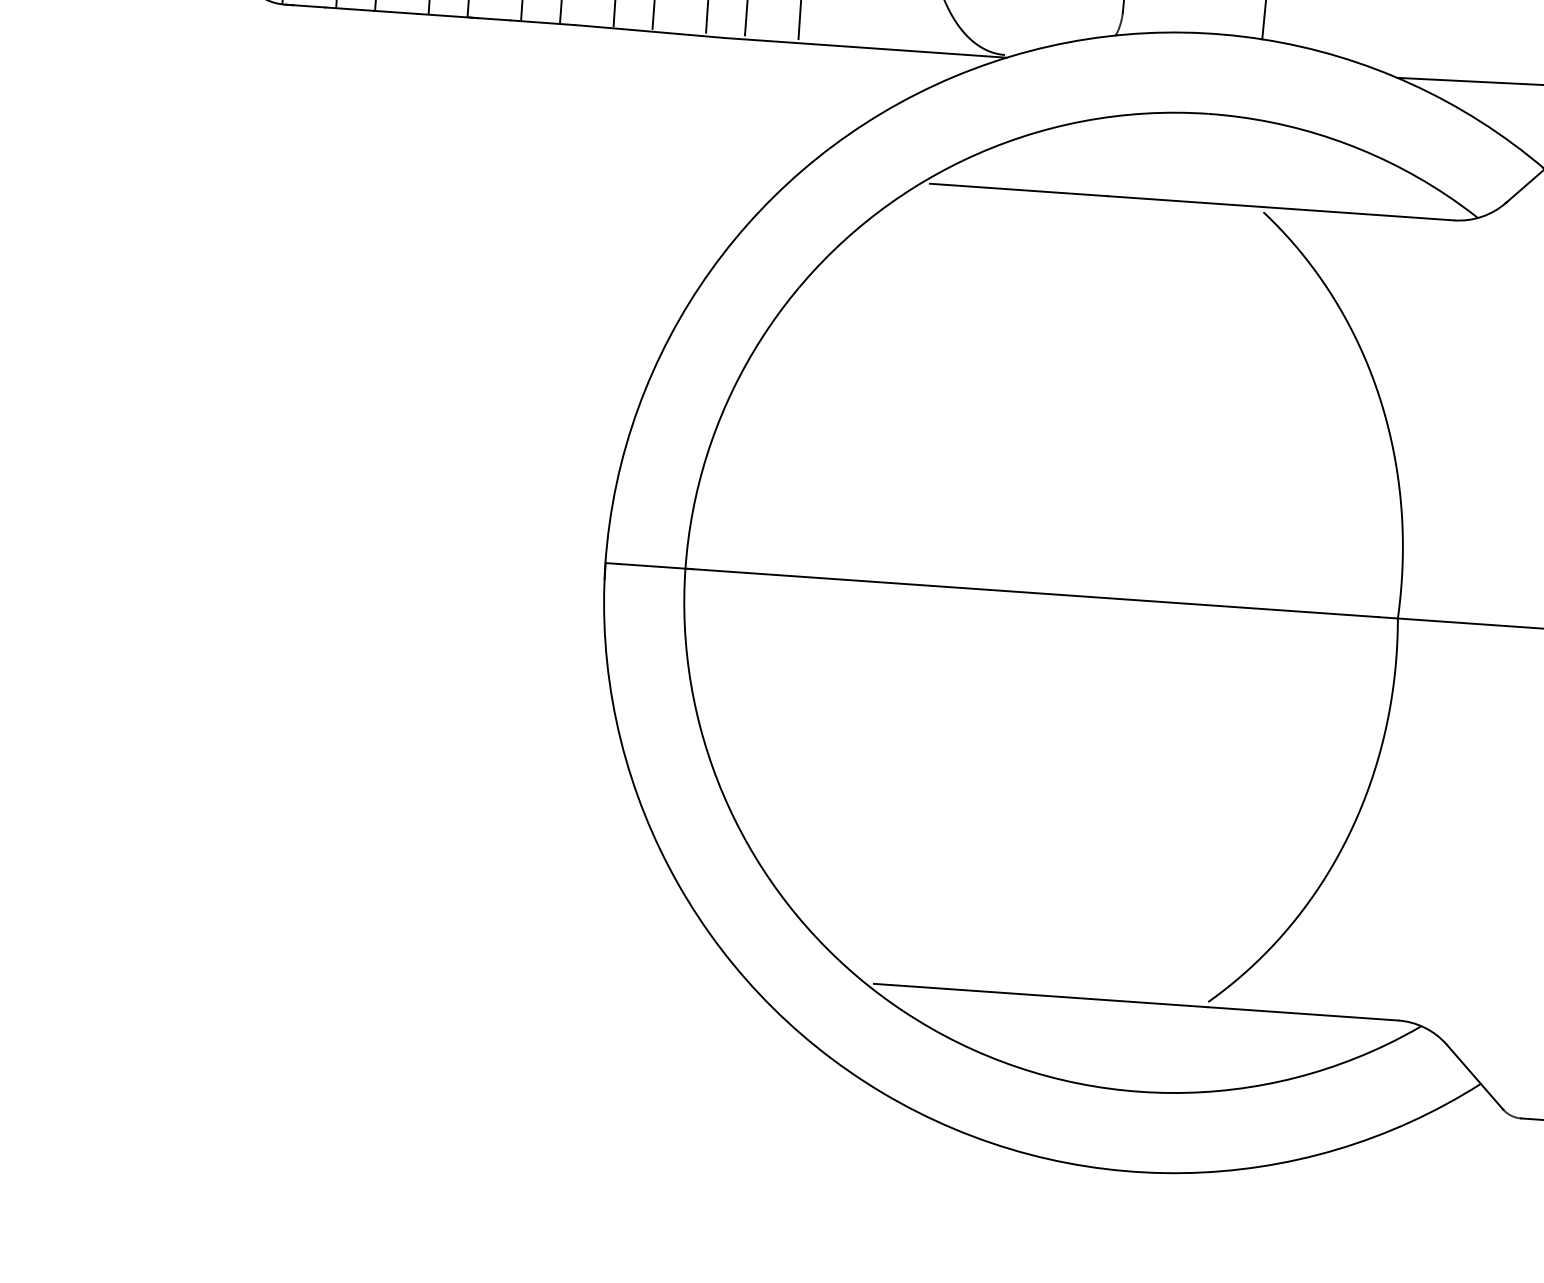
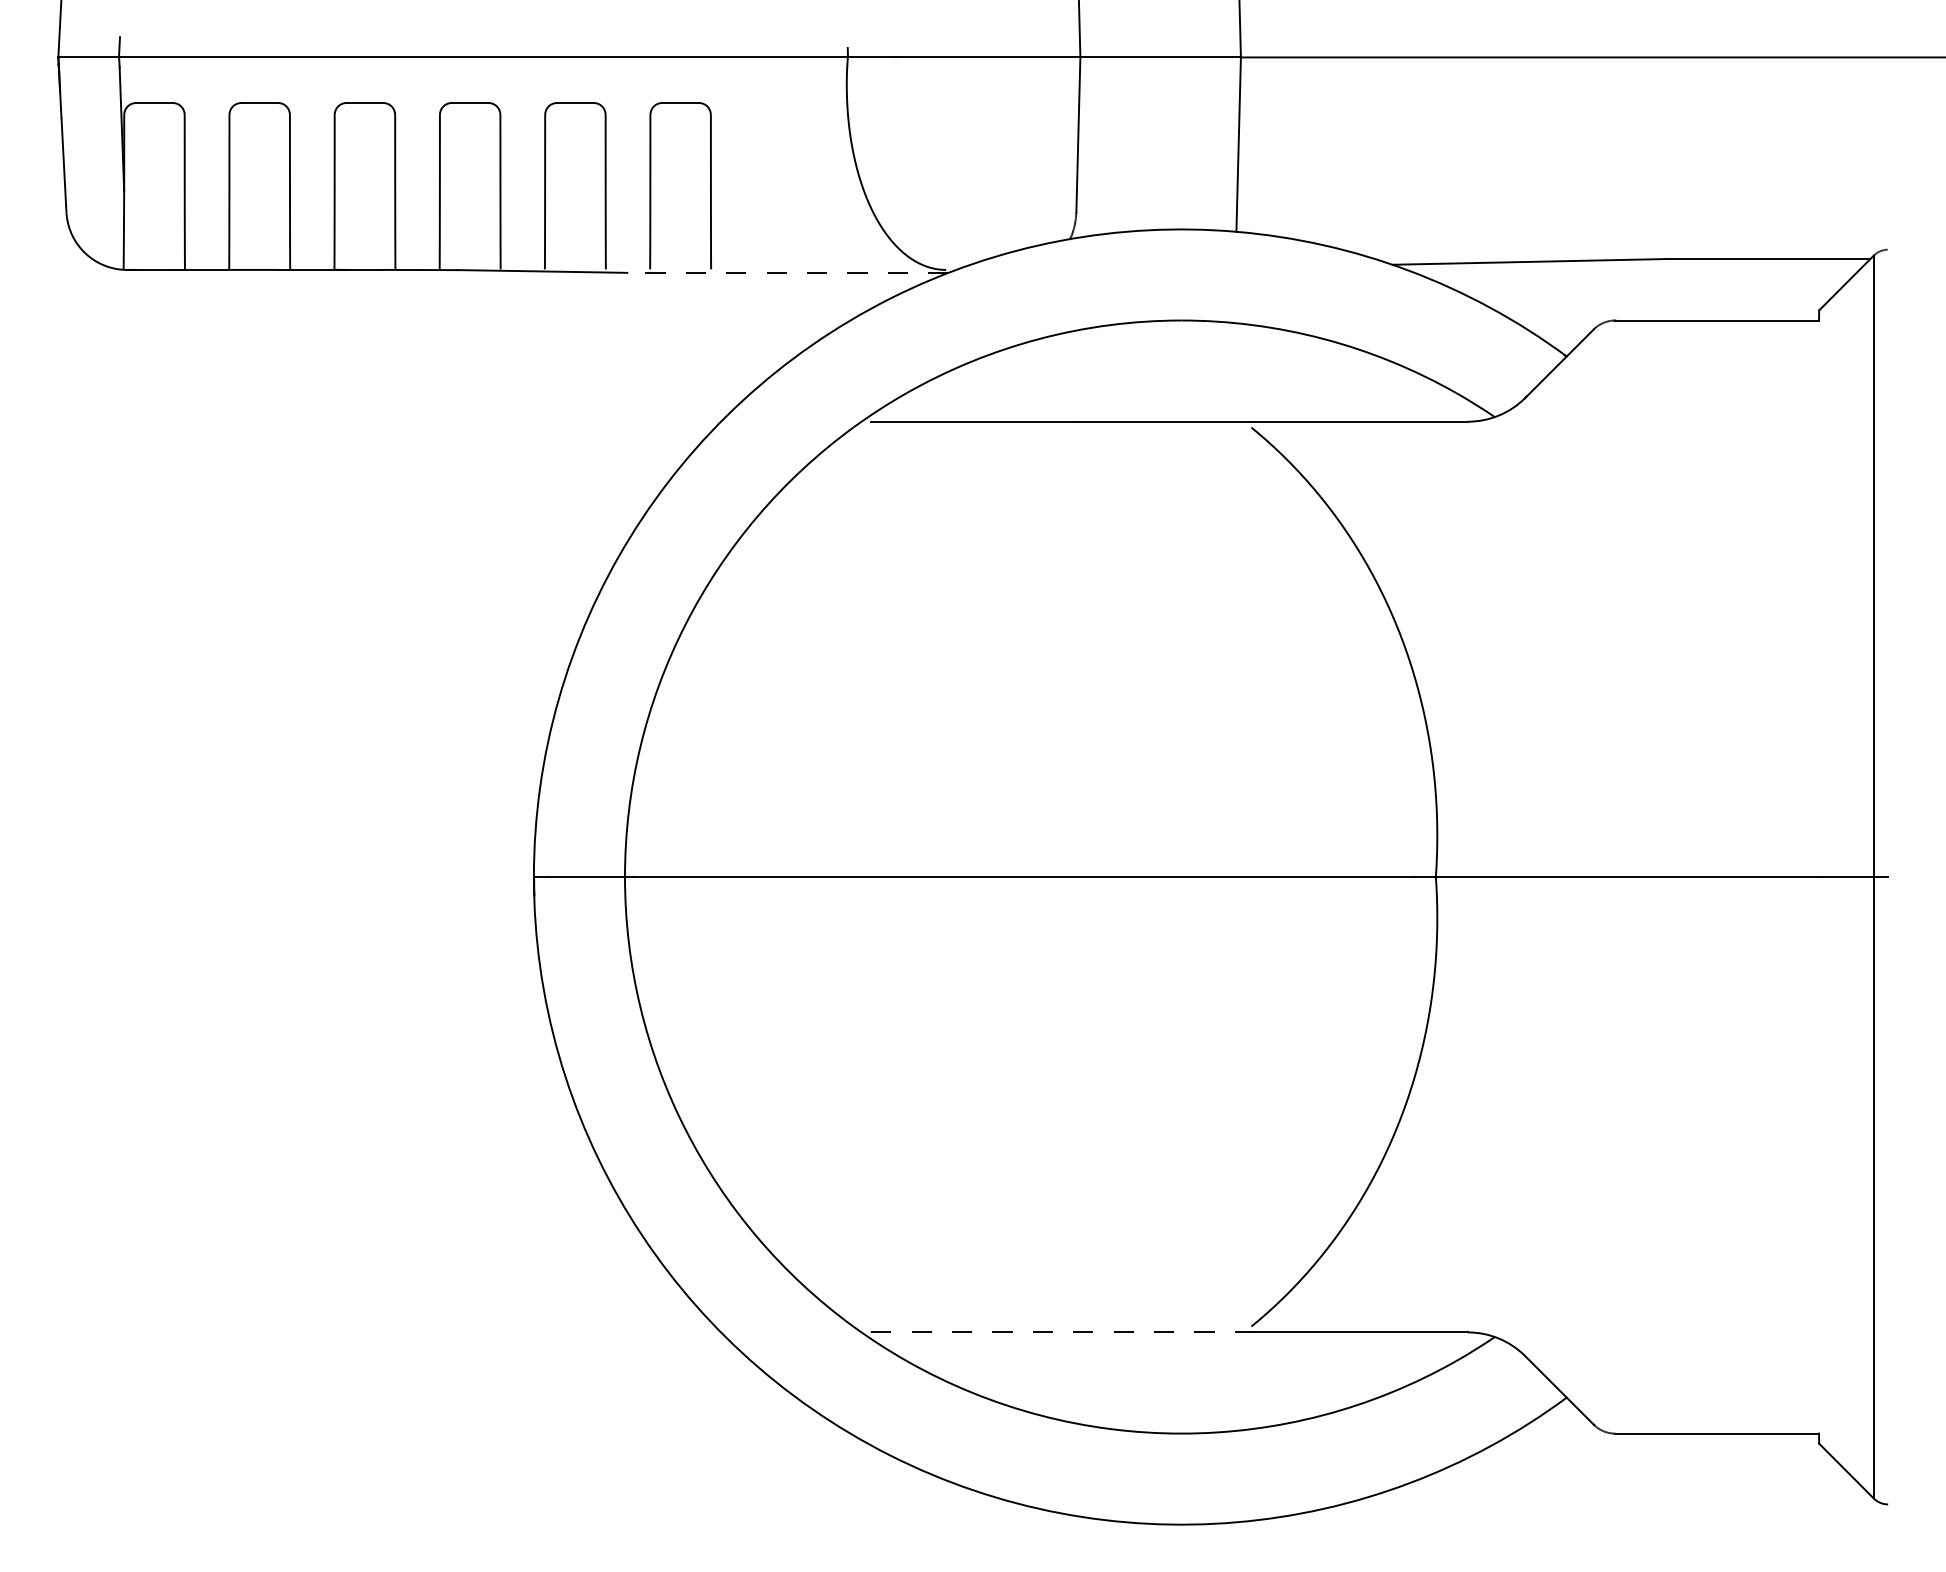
line: (865, 47) -> (787, 272), solid -> dashed
line: (1040, 995) -> (1061, 1332), solid -> dashed

